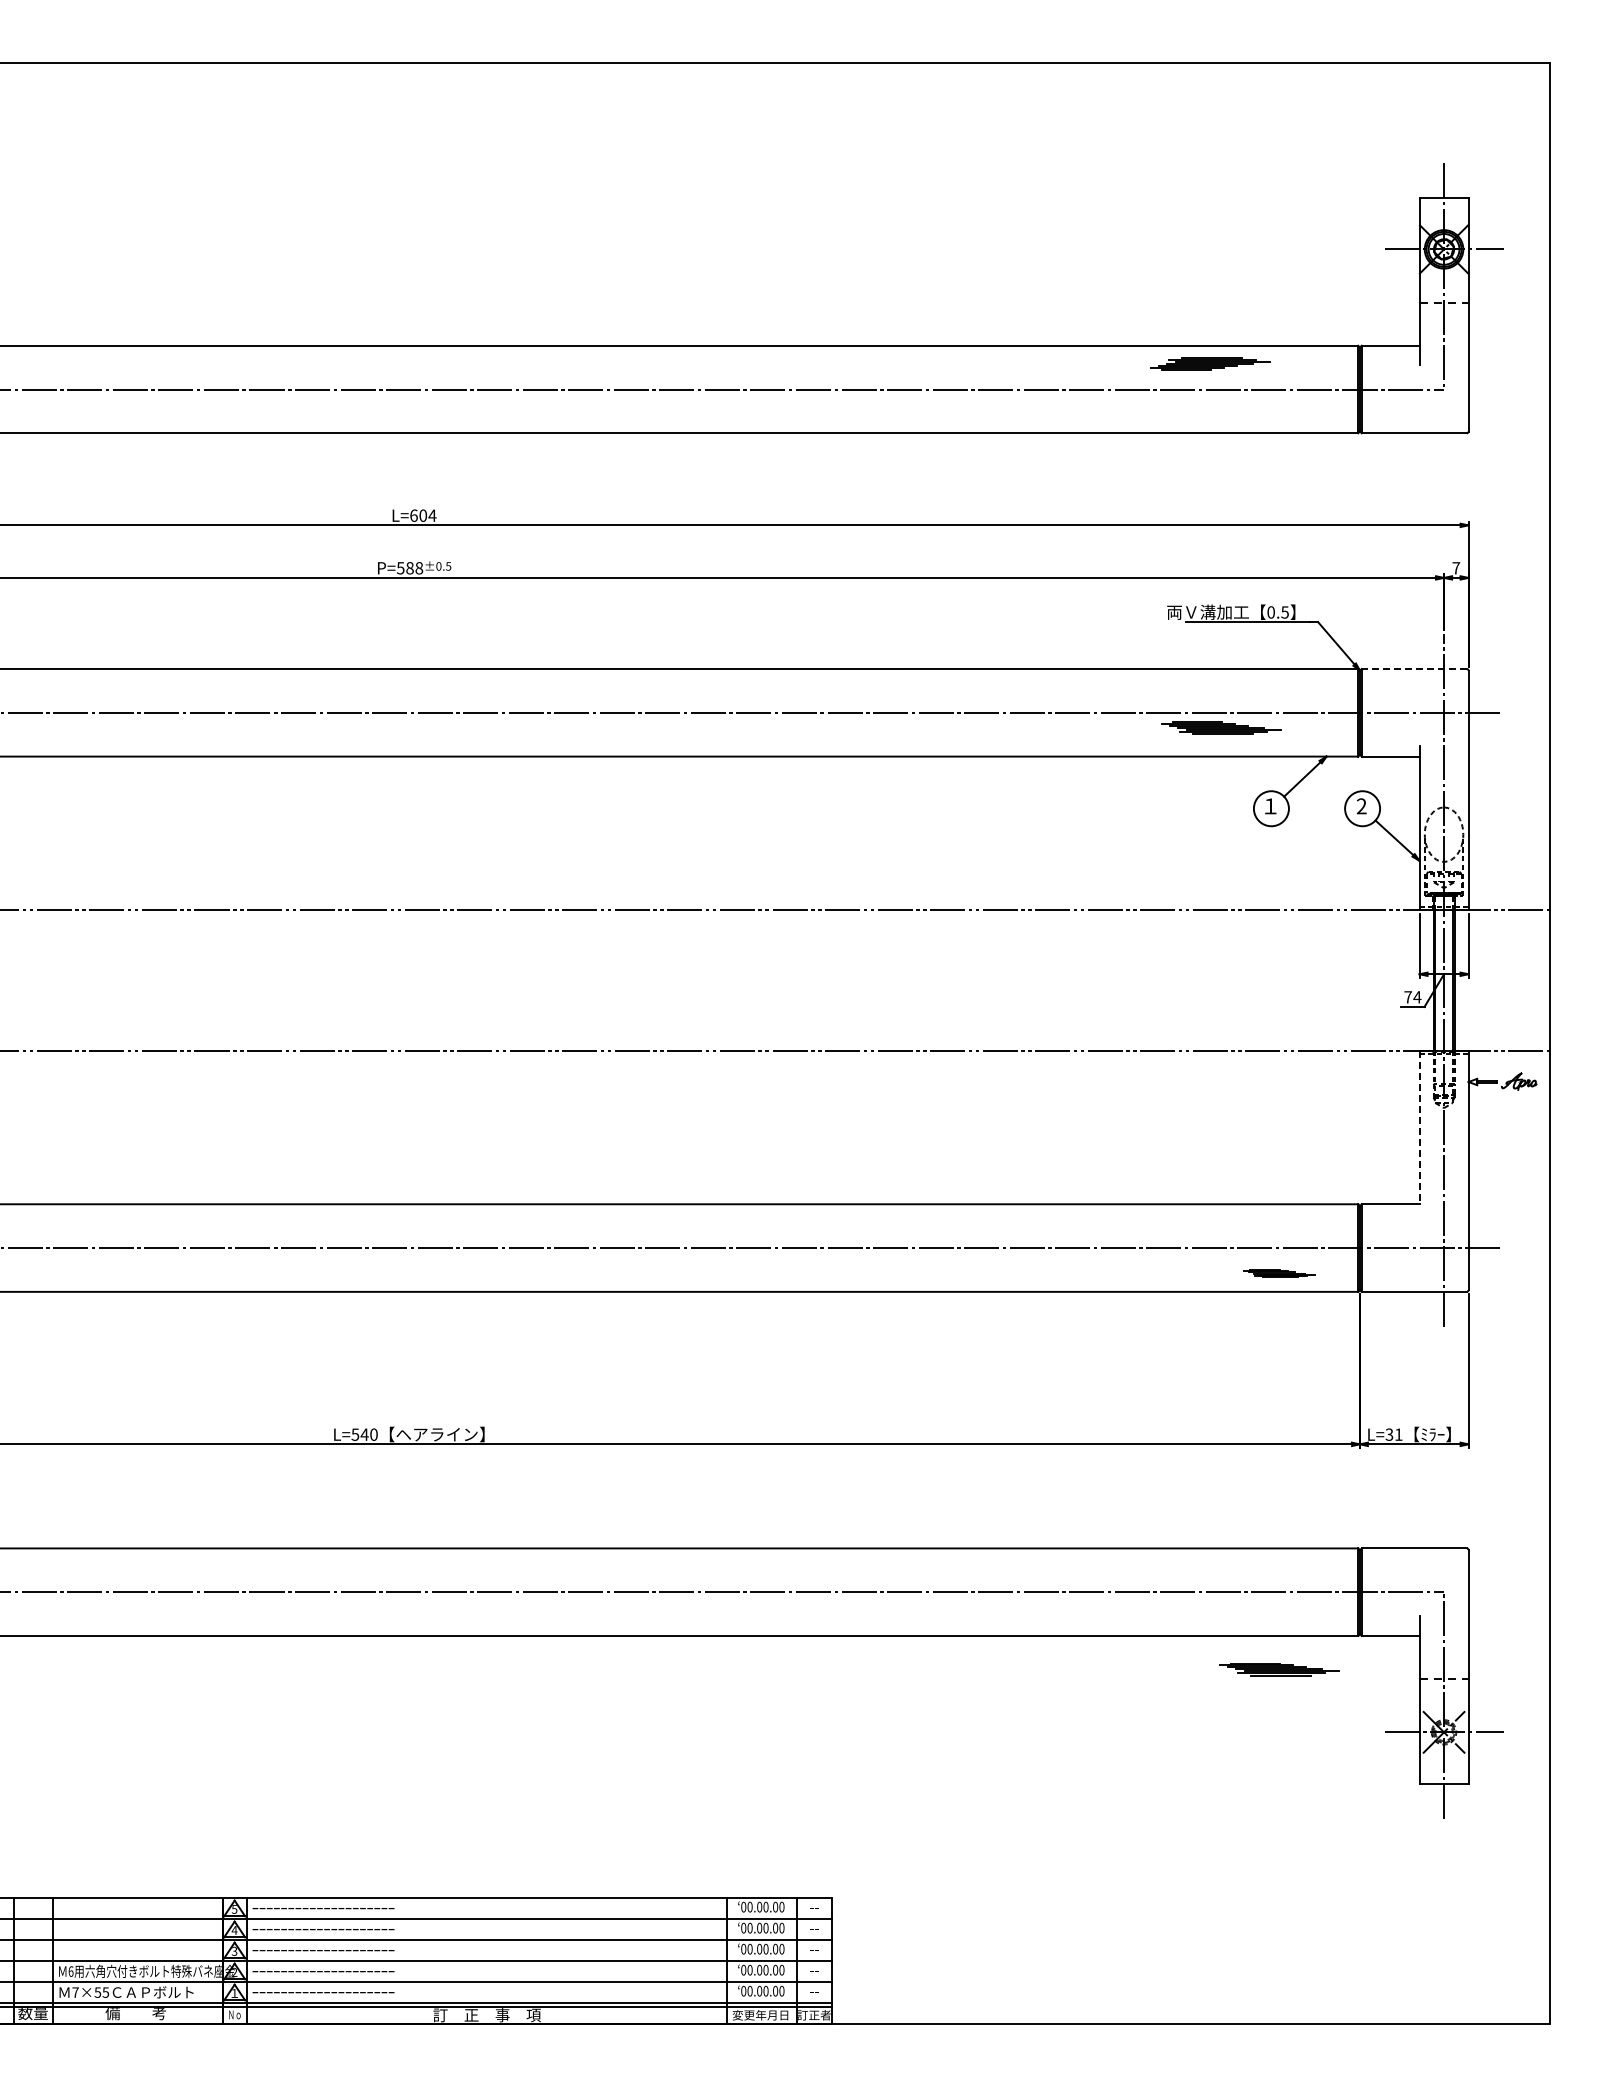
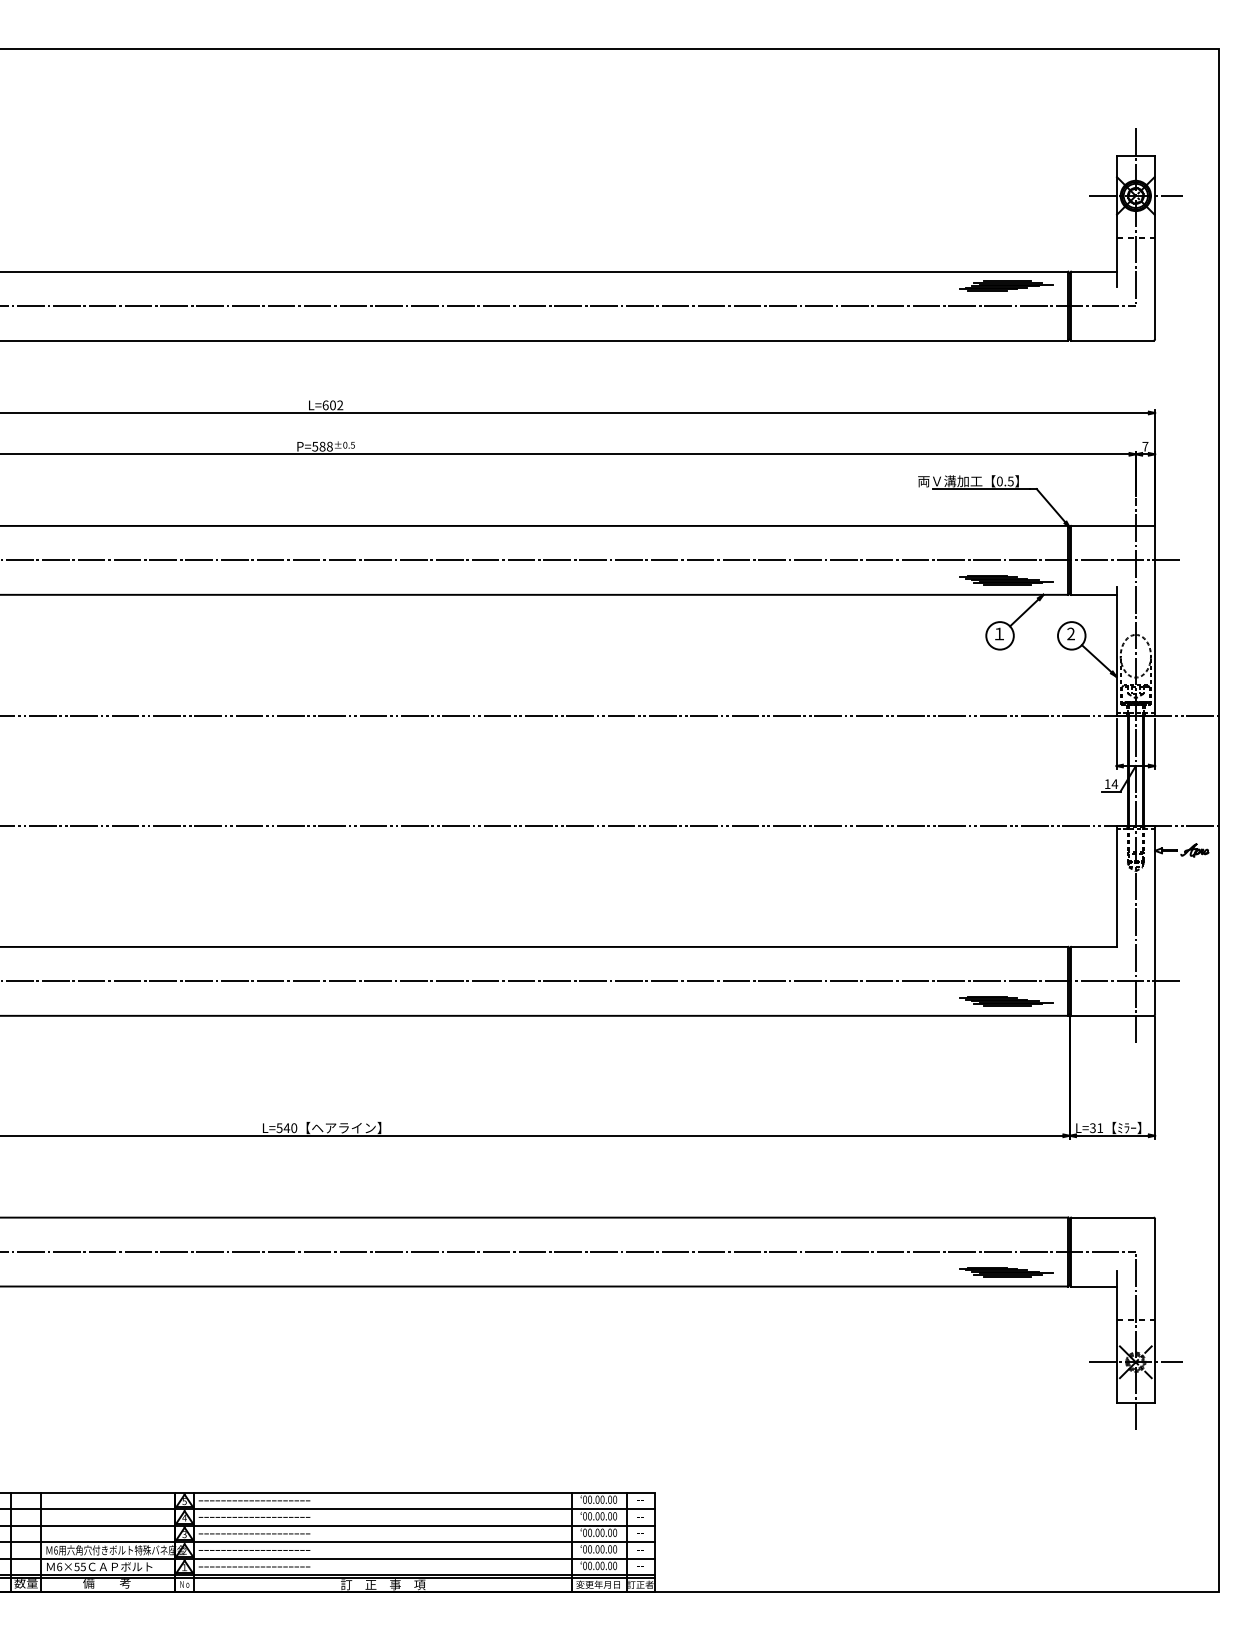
part: (1210, 363) -> (1006, 285), moved
text: (432, 515) -> (340, 405), L=604 -> L=602
line: (1414, 669) -> (1112, 526), dashed -> solid
part: (1221, 727) -> (1006, 579), moved
text: (1407, 997) -> (1107, 784), 74 -> 14
line: (1419, 1127) -> (1116, 886), dashed -> solid
part: (1279, 1273) -> (1006, 1001), size x1.67
part: (1279, 1669) -> (1006, 1271), moved
text: (75, 1992) -> (59, 1566), 7×55 -> 6×55

